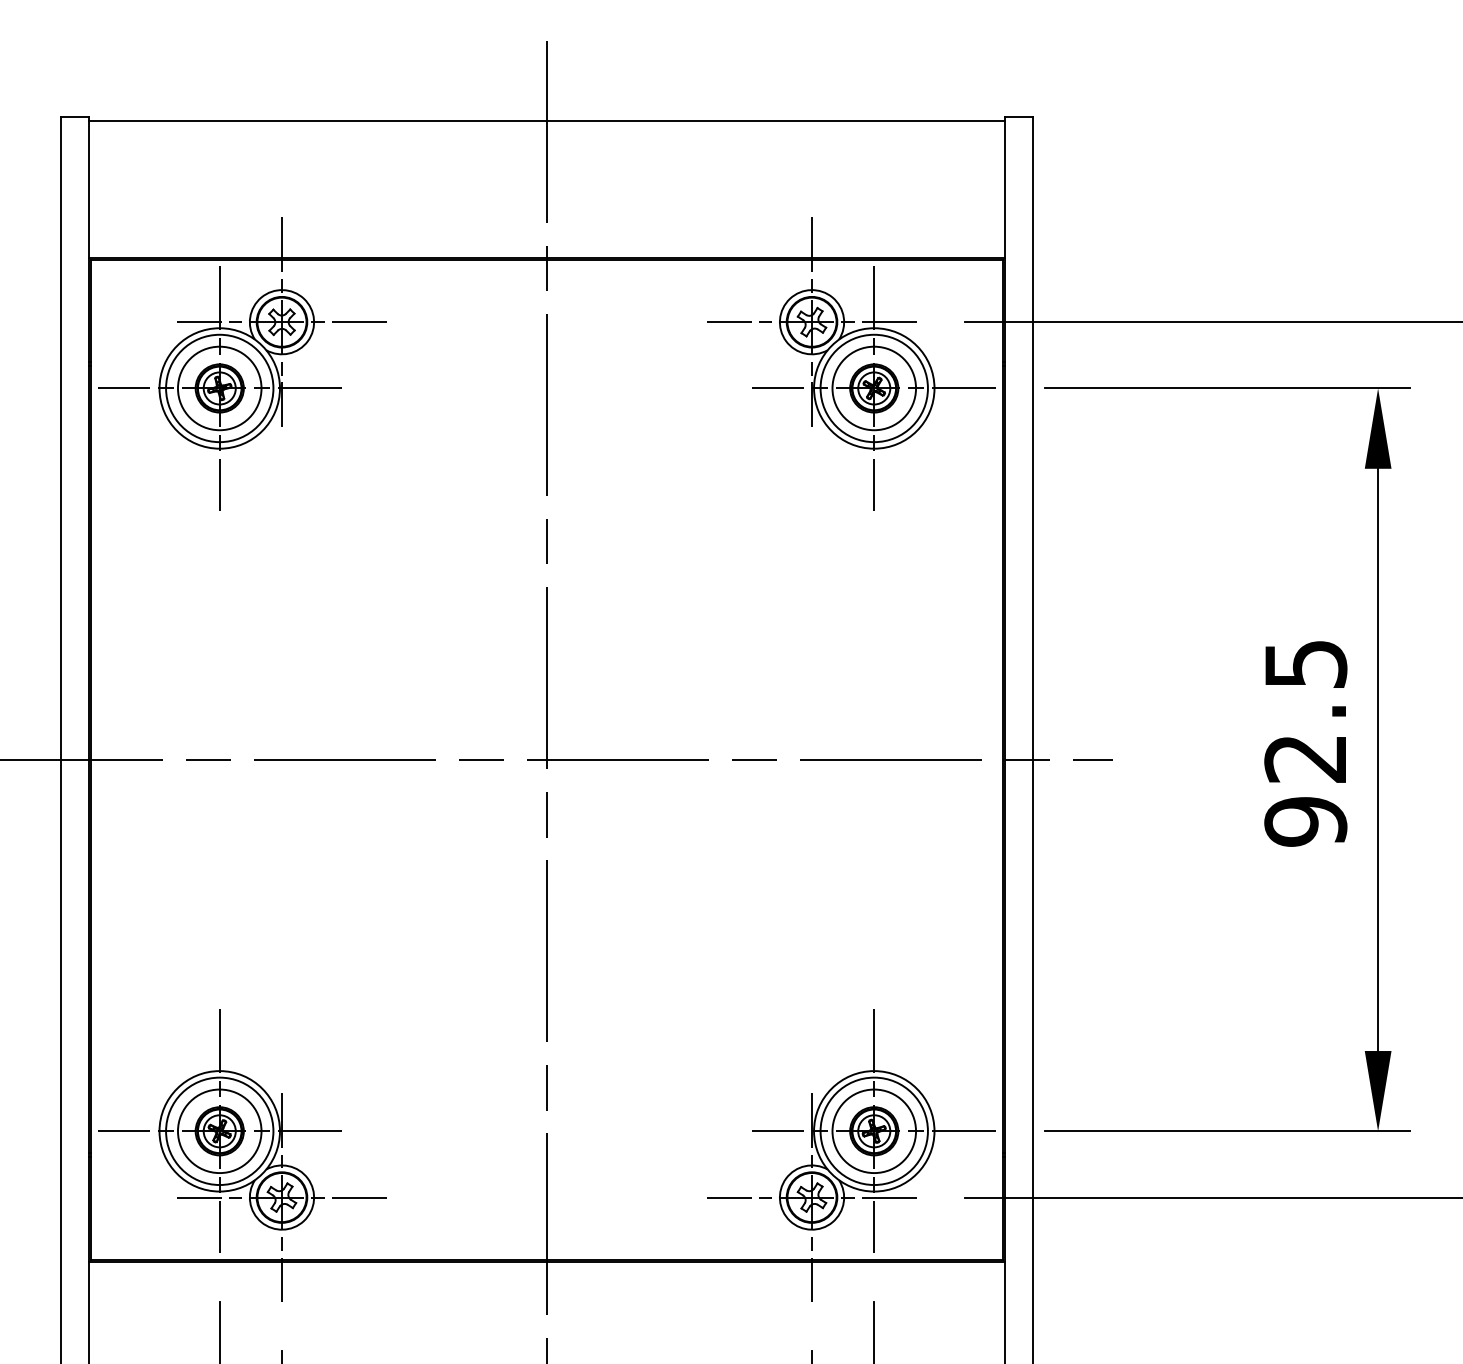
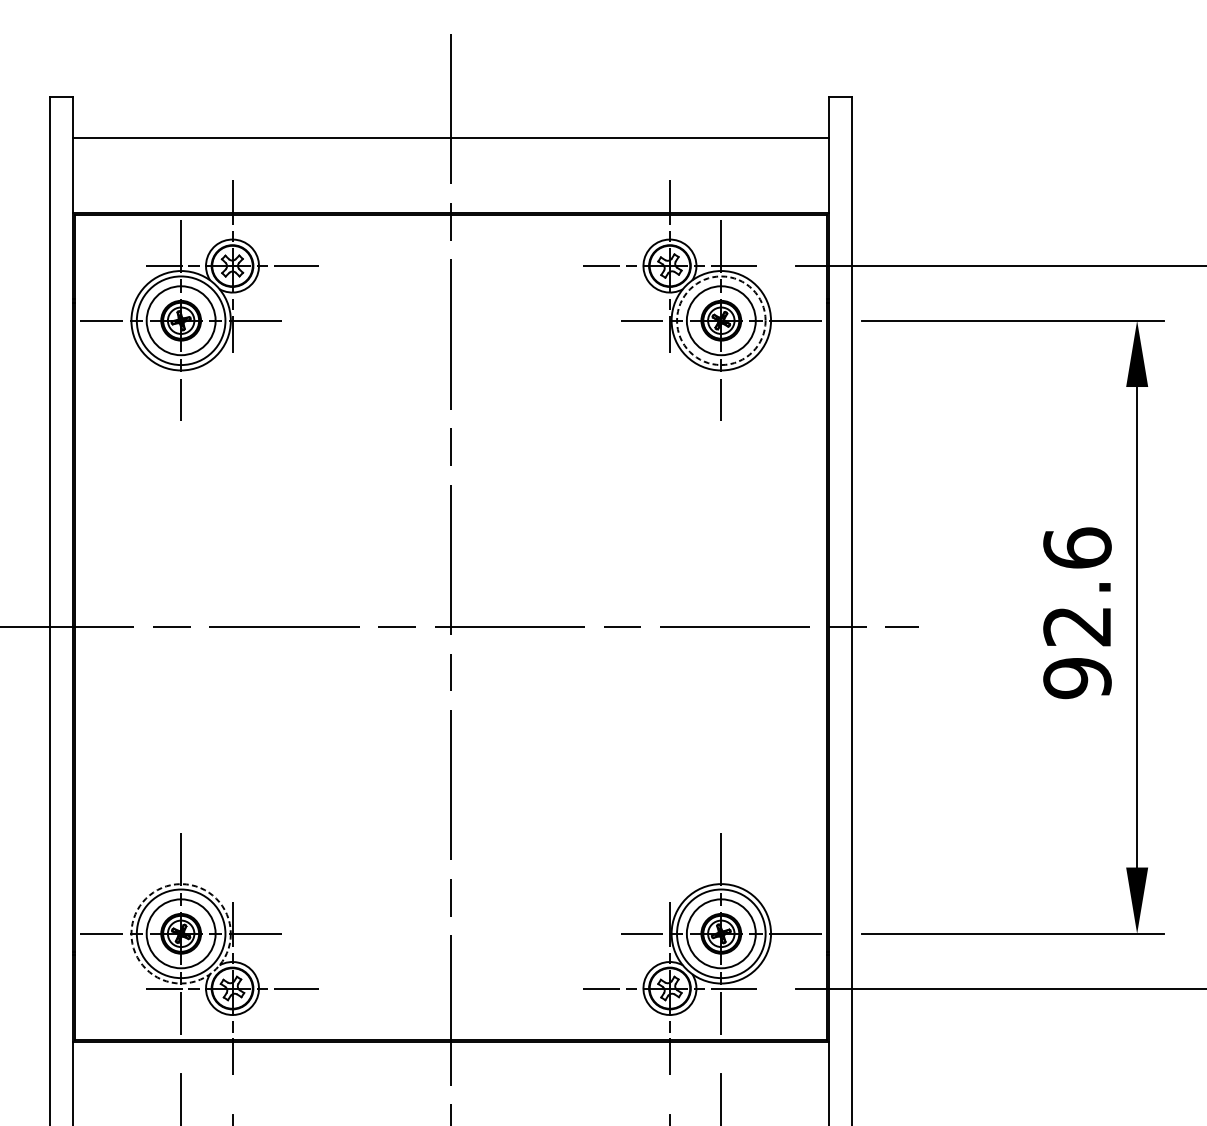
line: (546, 121) -> (450, 137), moved
circle: (873, 388) -> (720, 320), solid -> dashed
text: (1305, 663) -> (1077, 547), 92.5 -> 92.6
circle: (219, 1131) -> (180, 933), solid -> dashed

